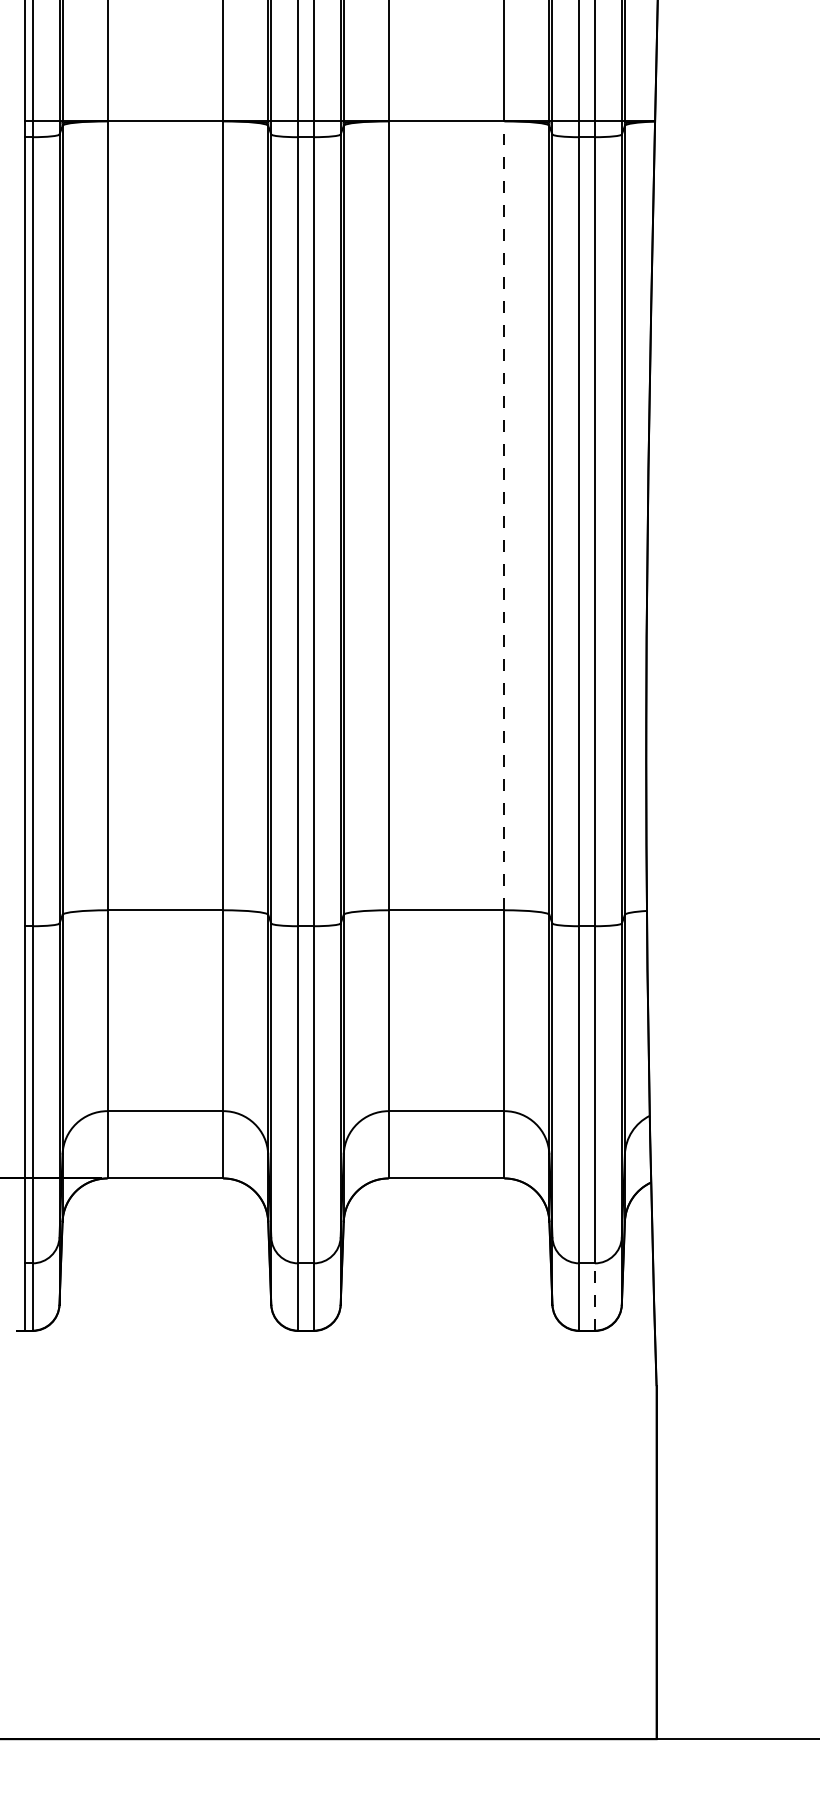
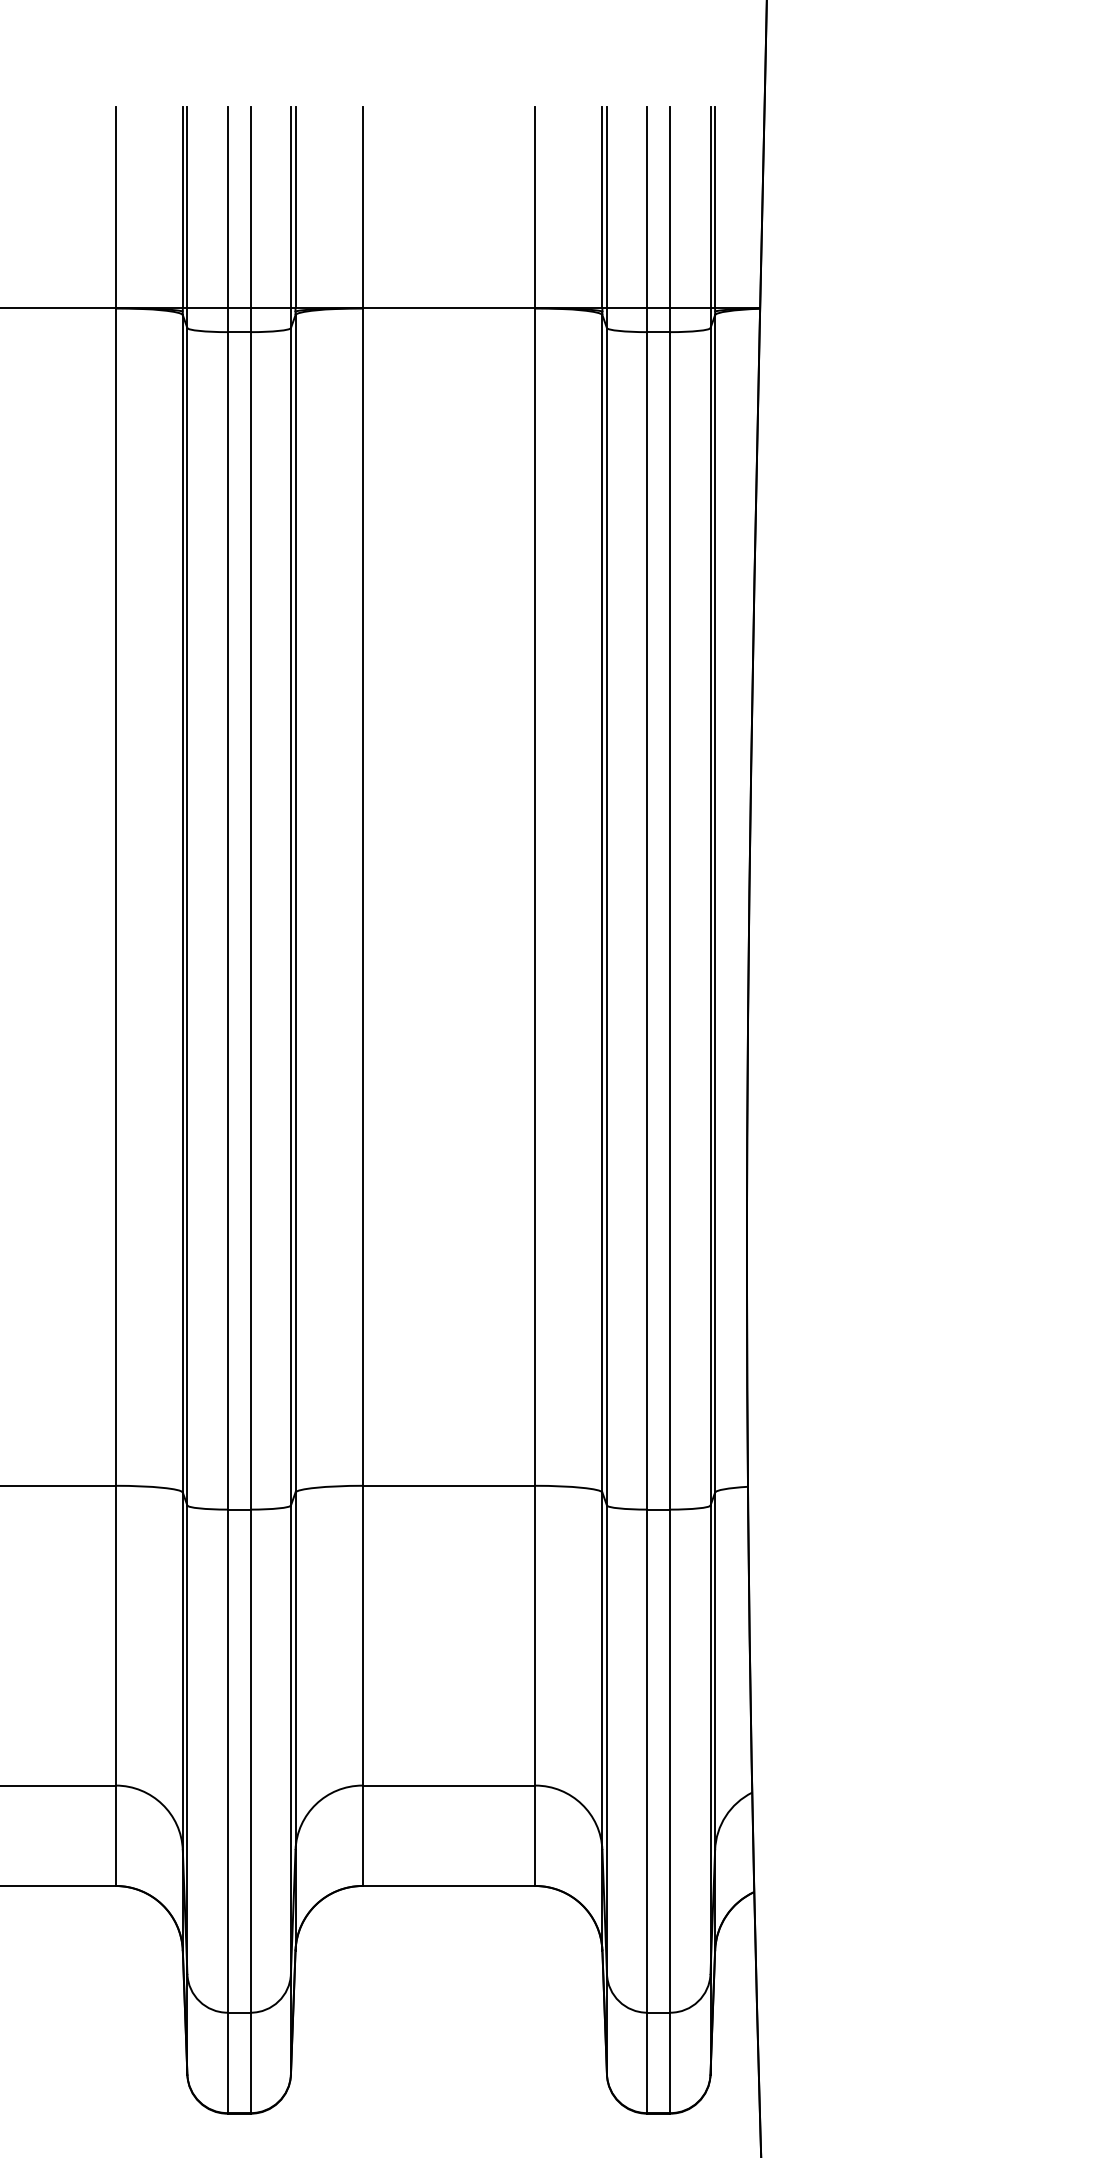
line: (504, 515) -> (535, 896), dashed -> solid
line: (594, 1297) -> (669, 2063), dashed -> solid

